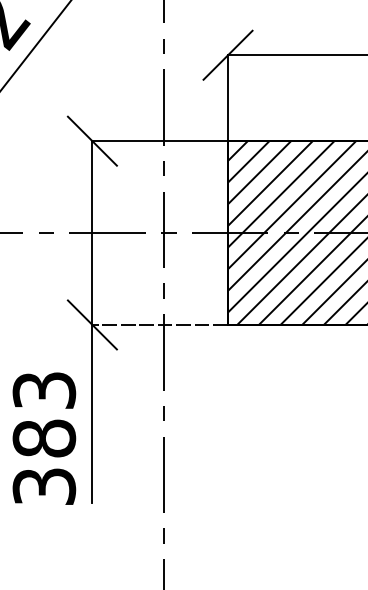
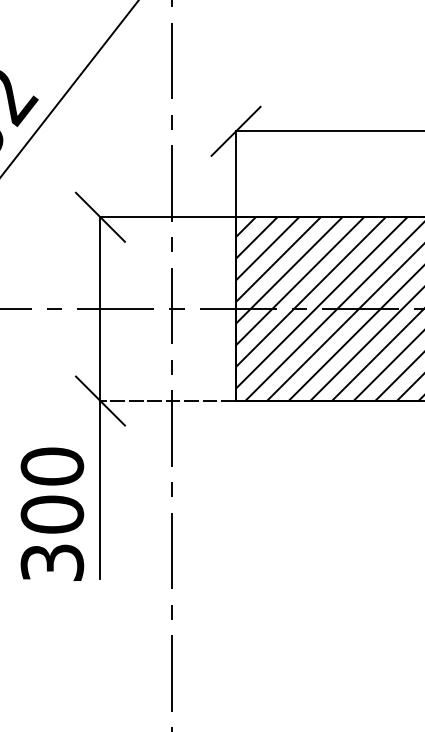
text: (44, 414) -> (52, 490), 383 -> 300

